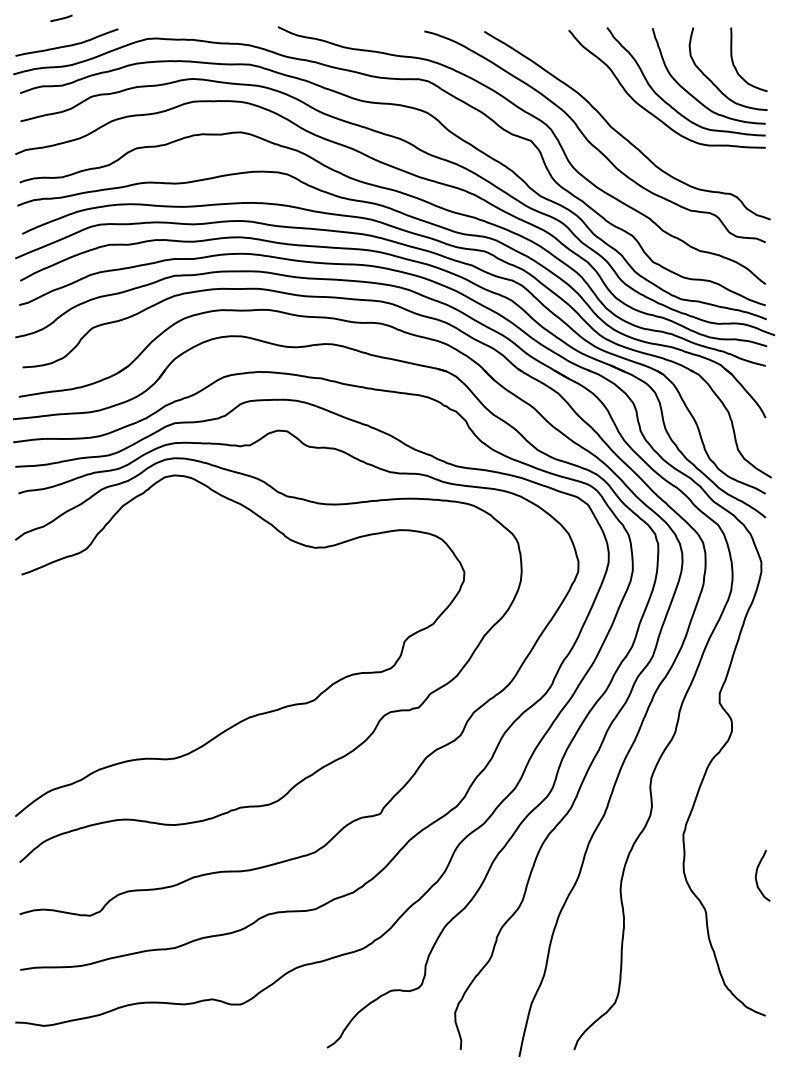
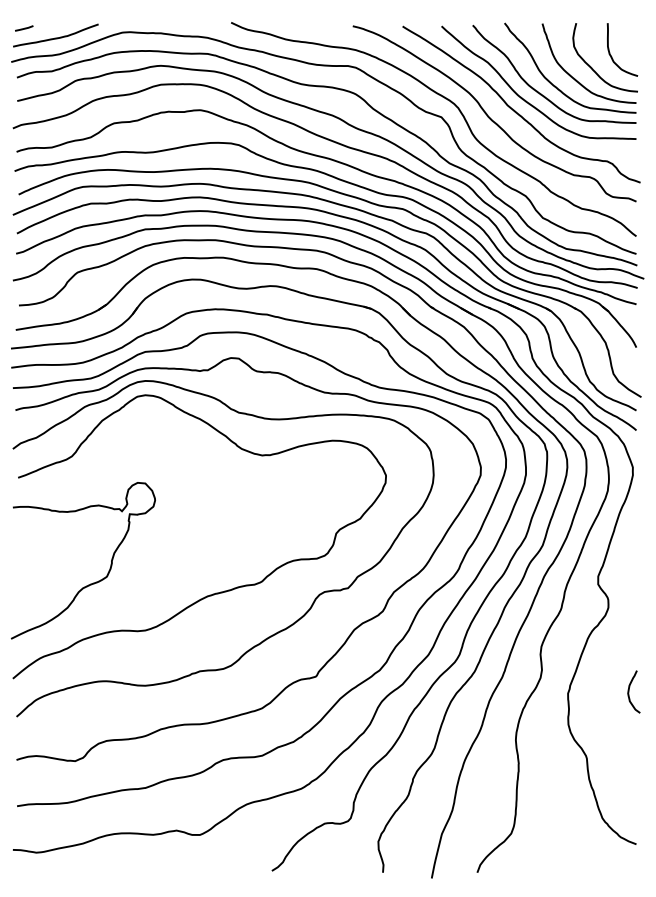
line: (61, 18) -> (24, 28), moved
curve: (632, 119) -> (525, 99), added
curve: (108, 701) -> (90, 583), added
curve: (757, 875) -> (629, 691), moved

